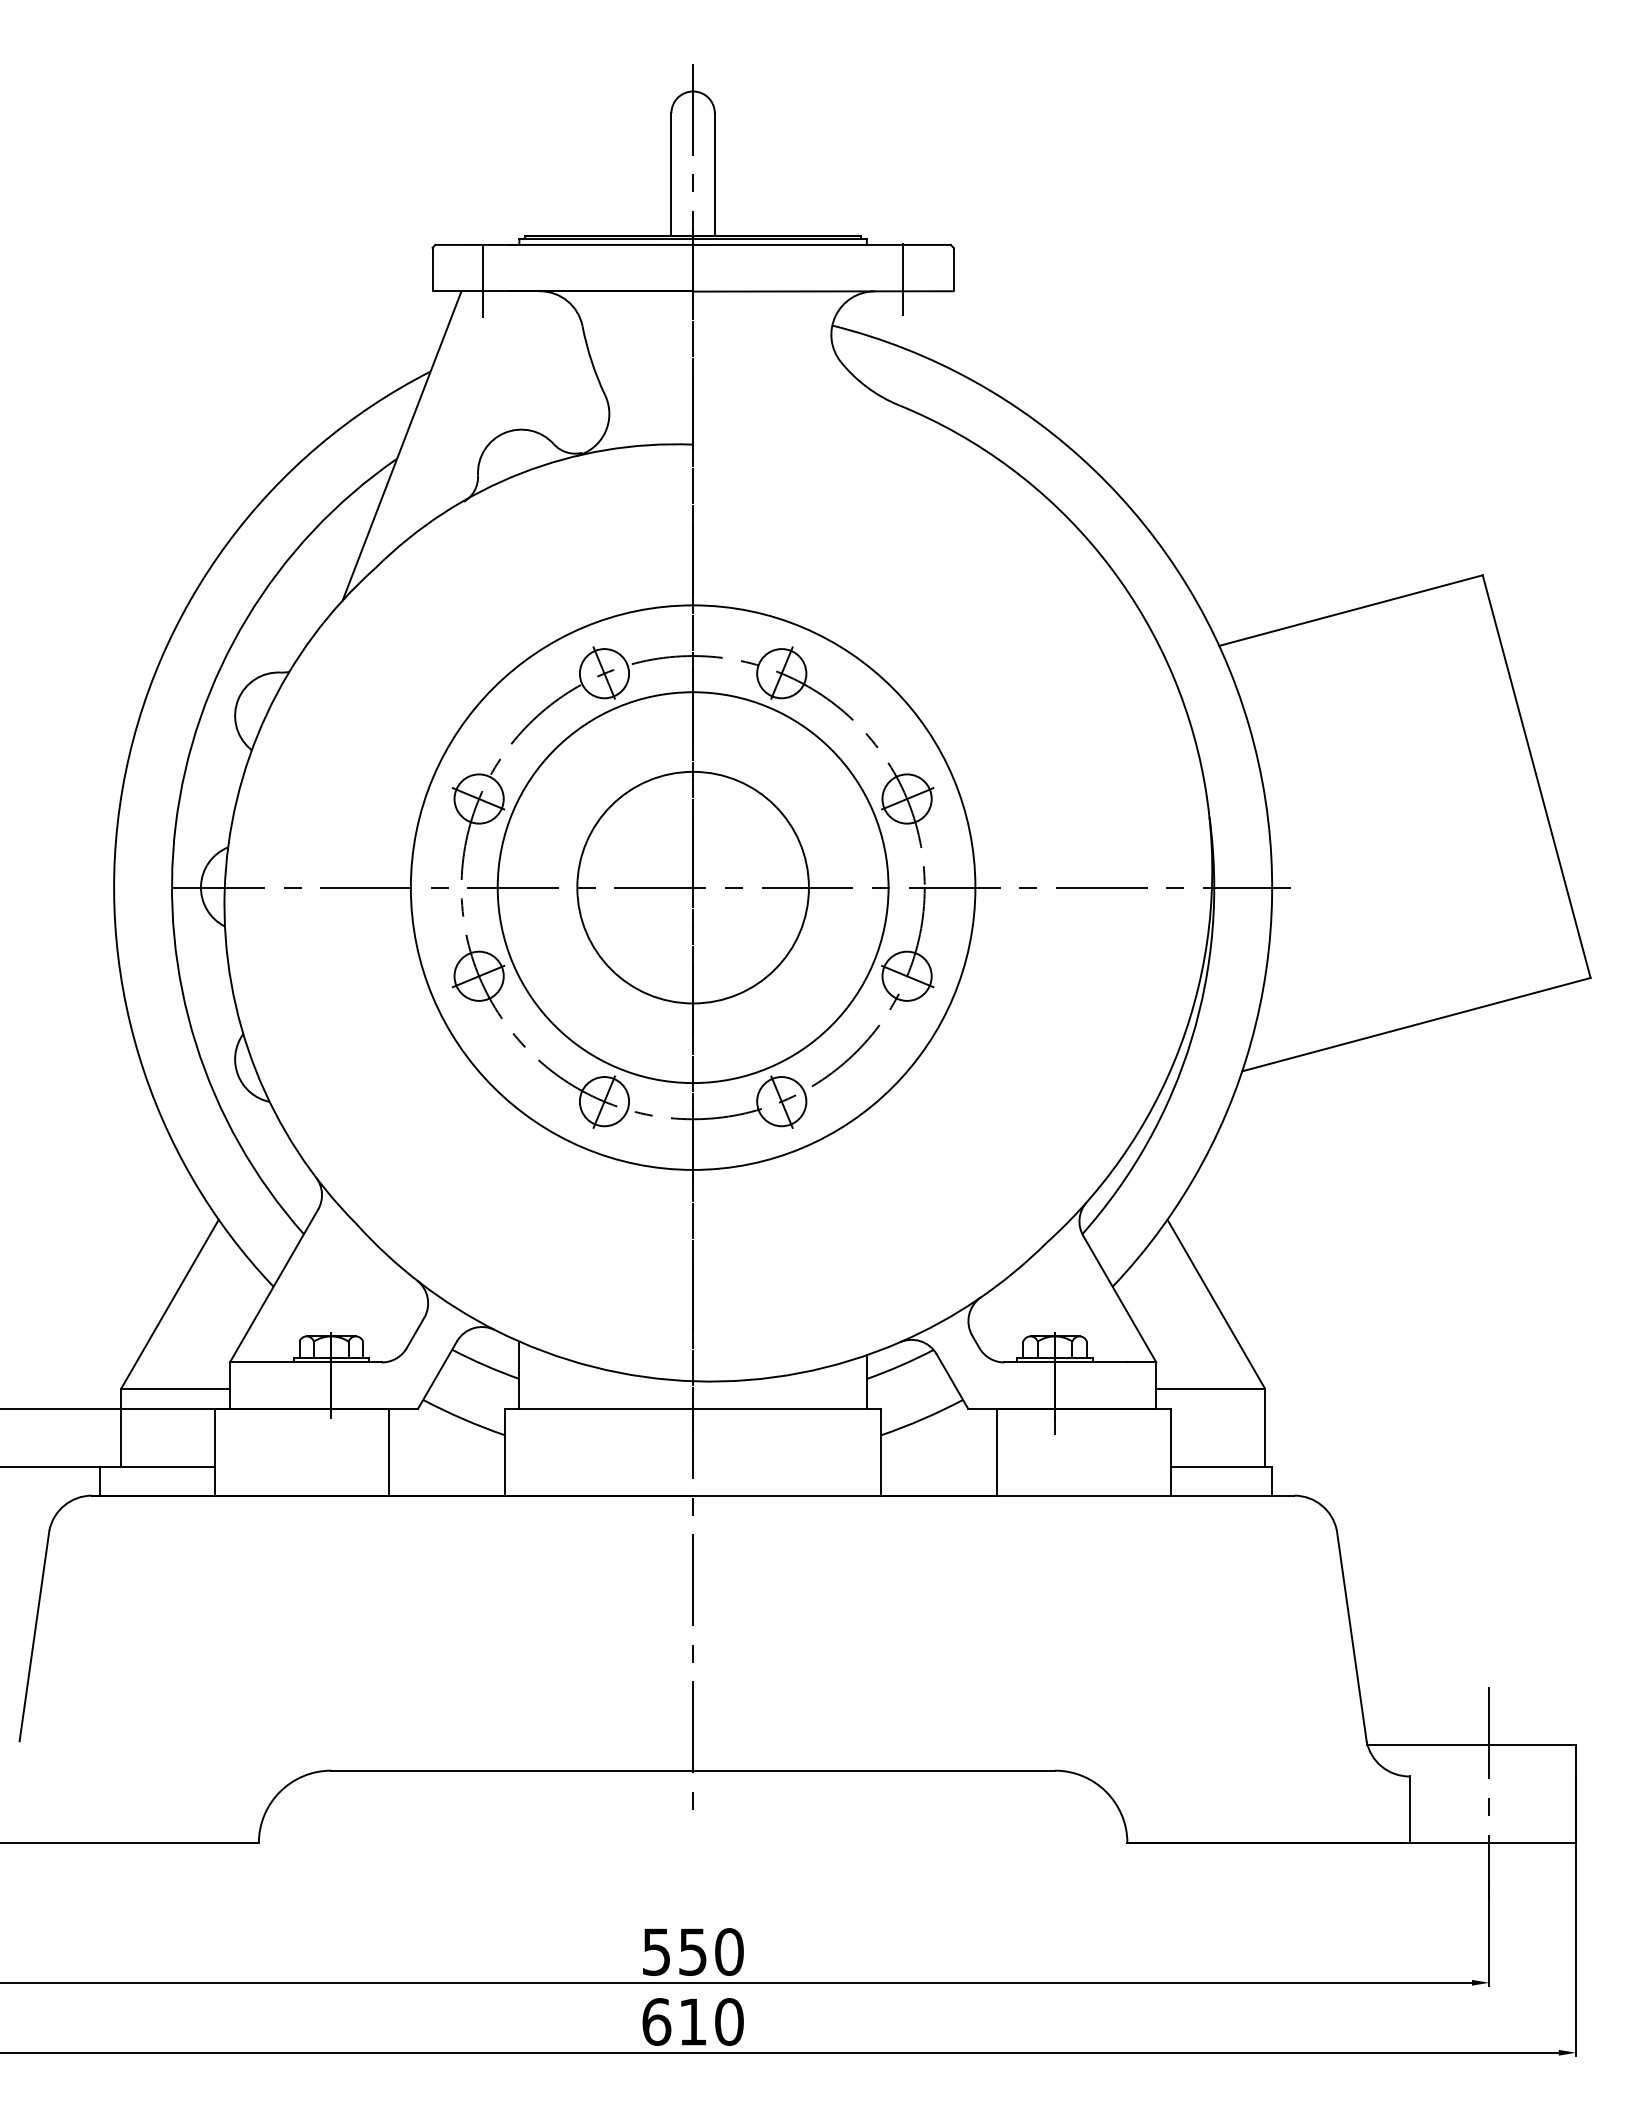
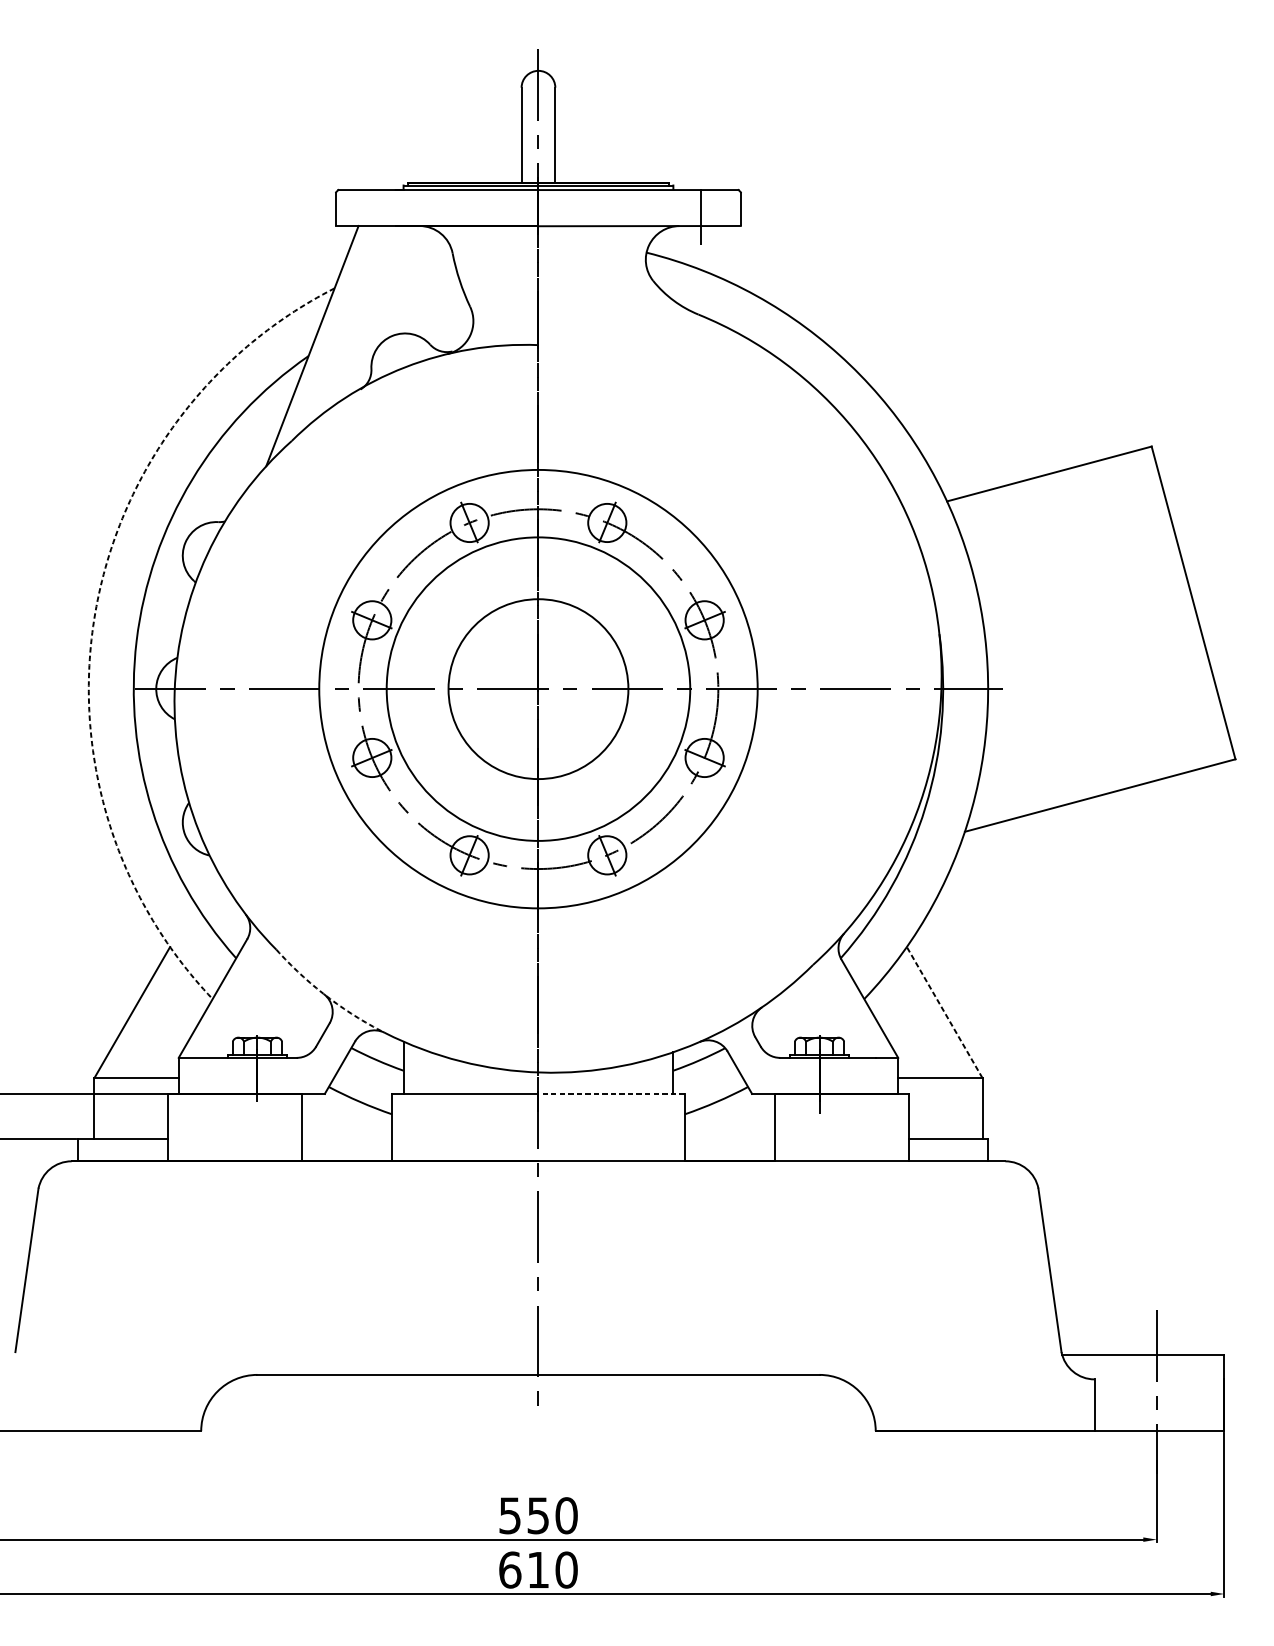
line: (483, 281) -> (375, 218), removed
arc: (122, 789) -> (95, 612), solid -> dashed
arc: (420, 1283) -> (326, 996), solid -> dashed
line: (1215, 1303) -> (944, 1012), solid -> dashed
line: (786, 1408) -> (610, 1093), solid -> dashed

